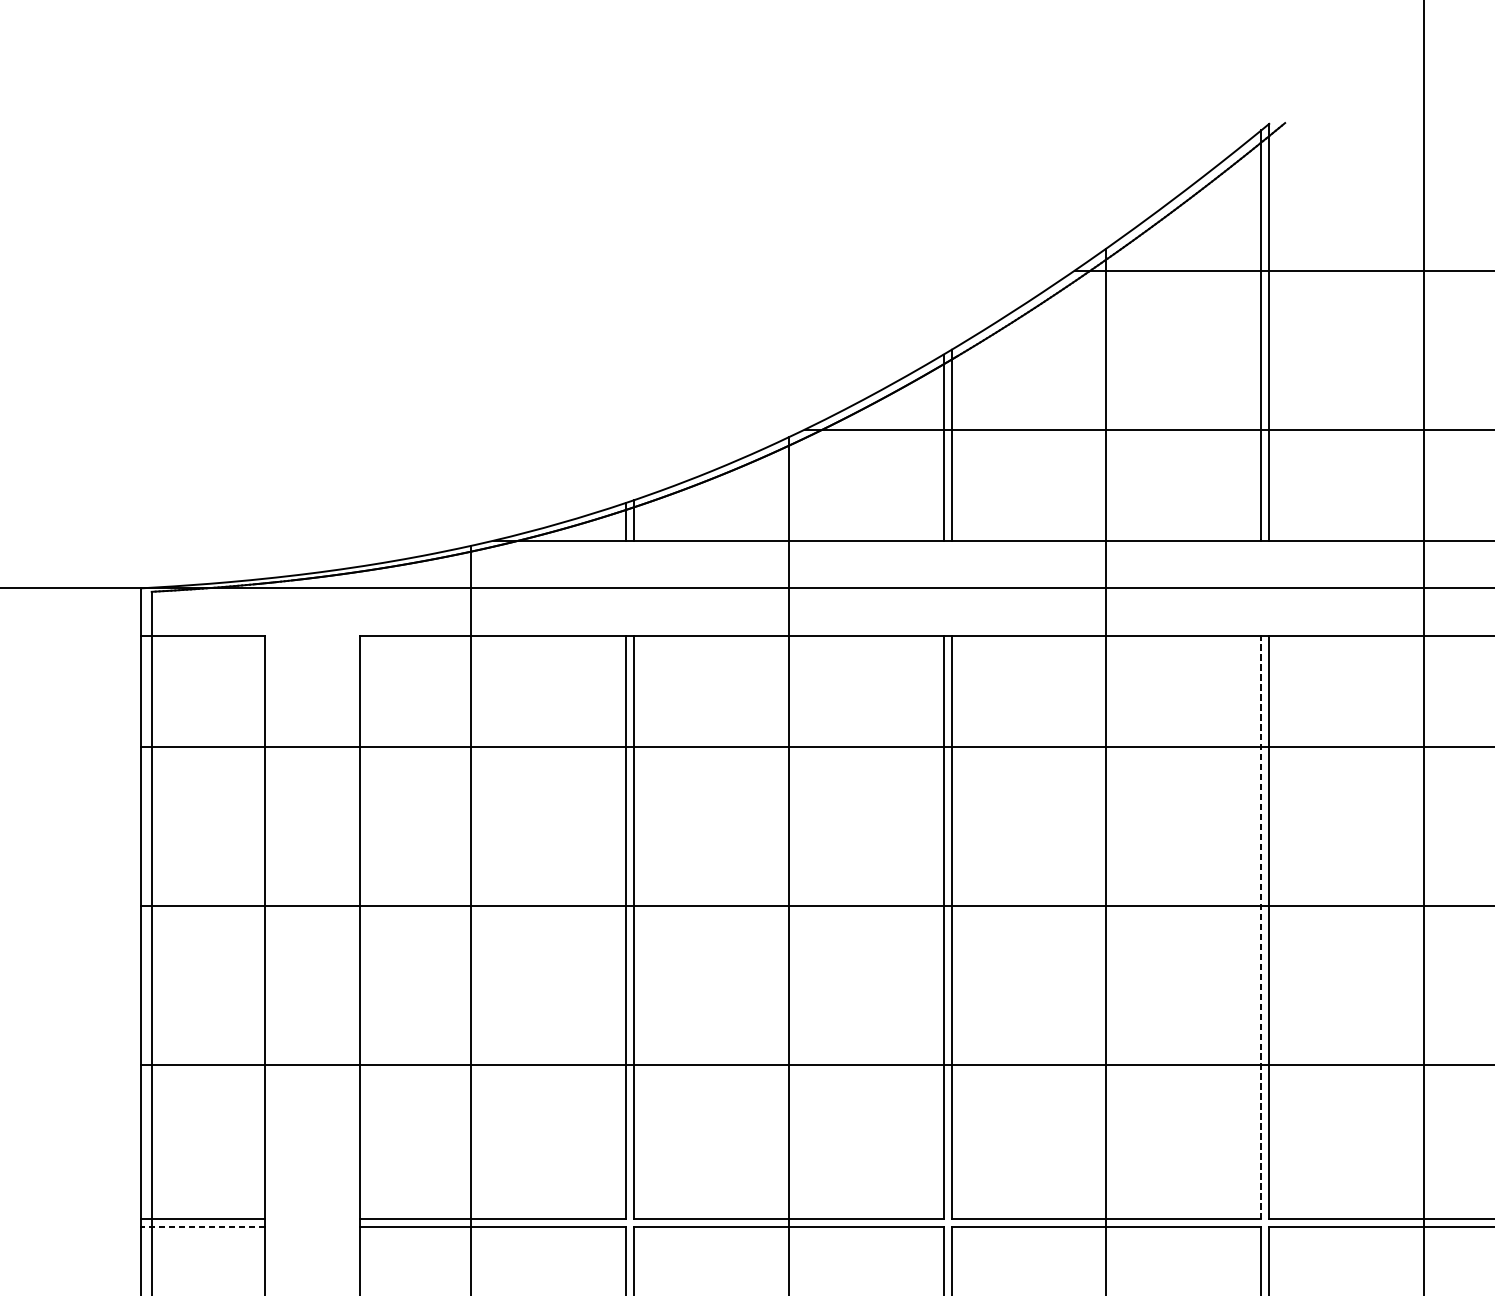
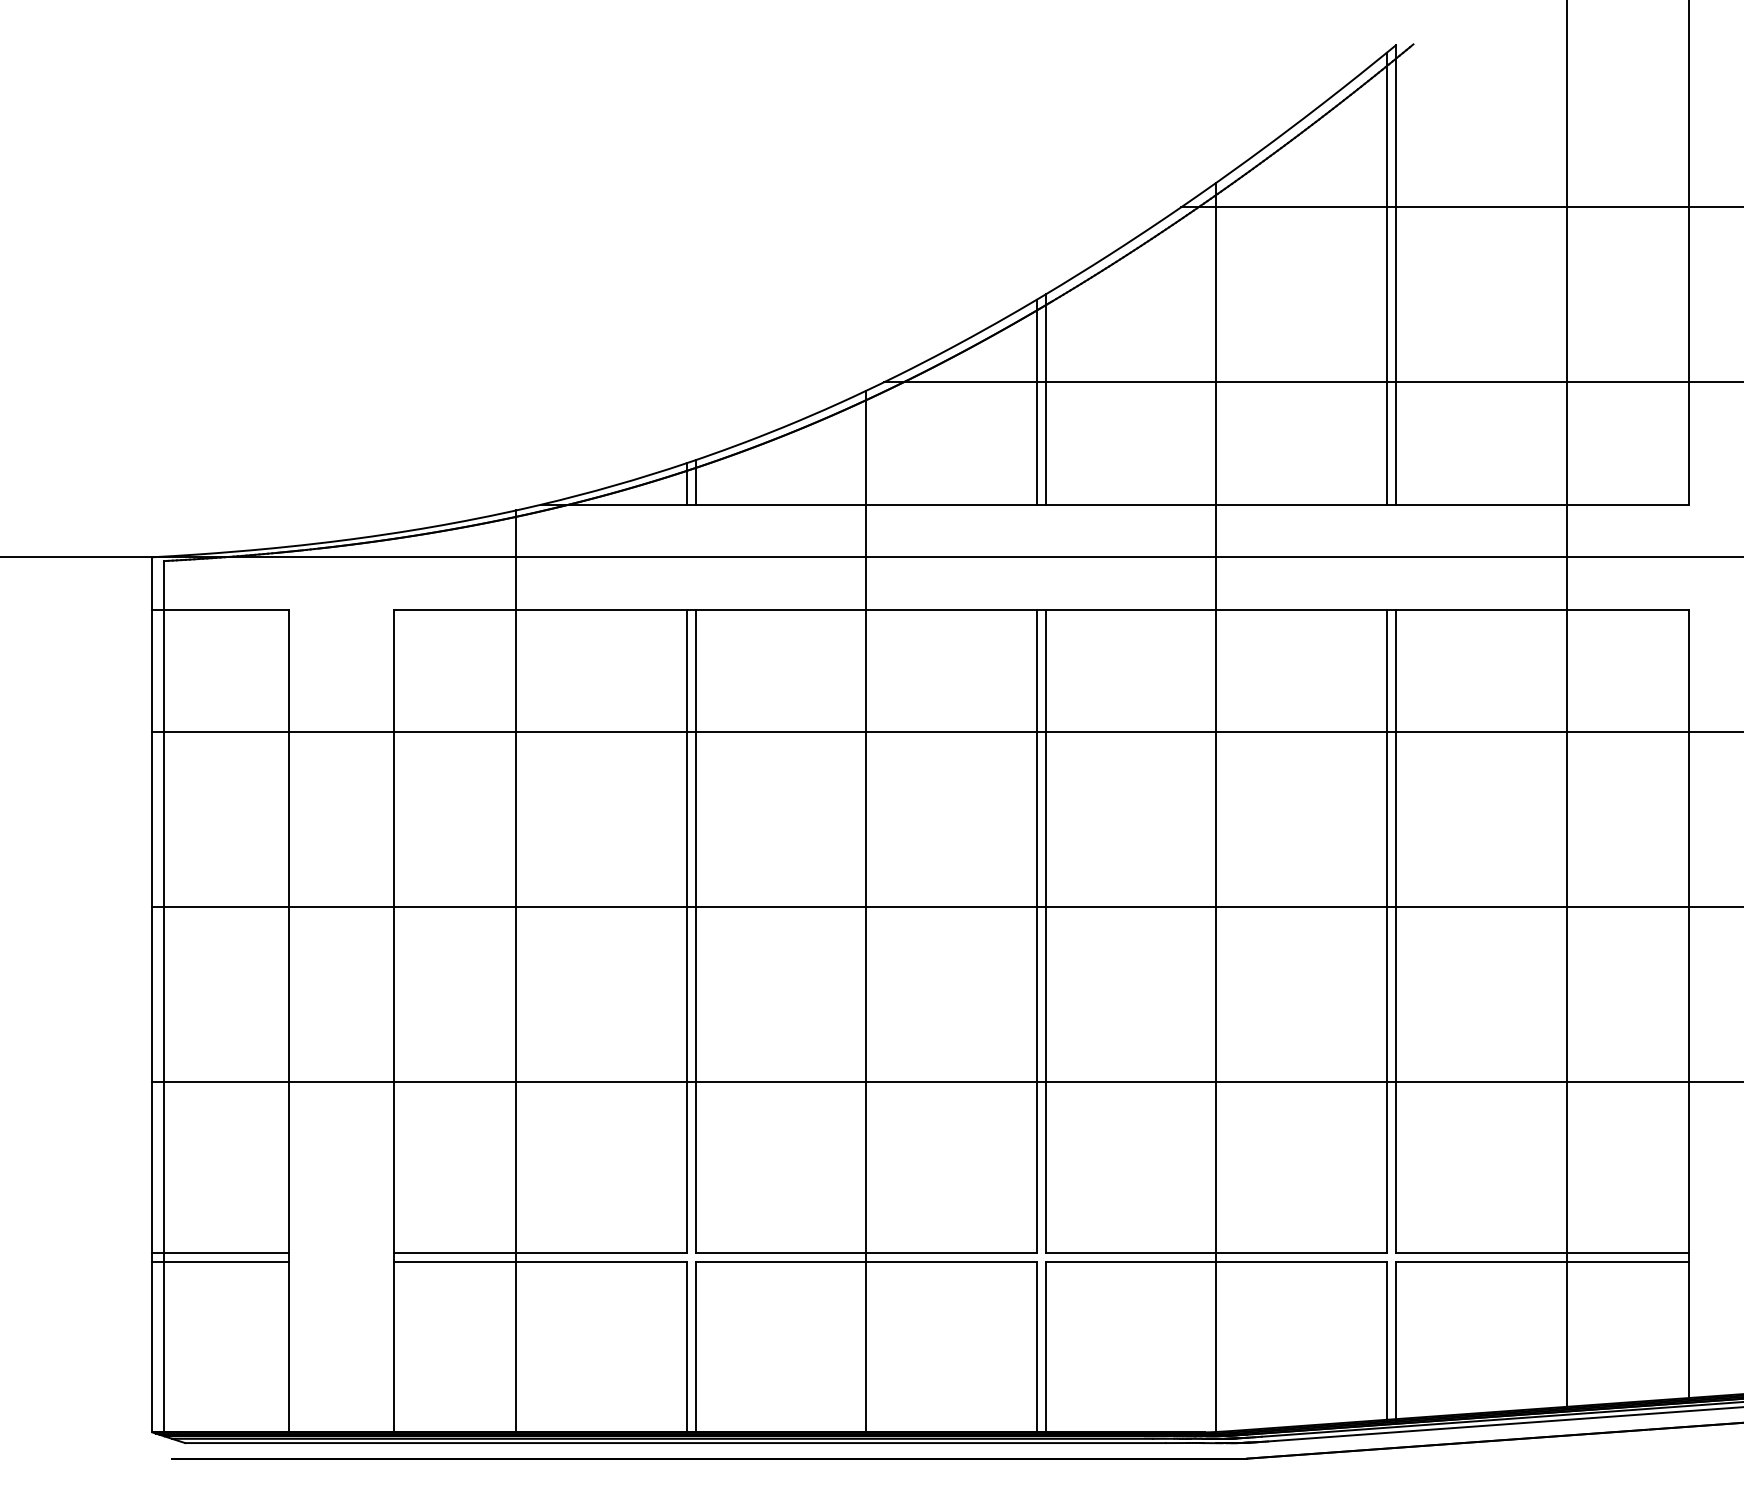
line: (1261, 927) -> (1387, 931), dashed -> solid
line: (202, 1227) -> (220, 1261), dashed -> solid

